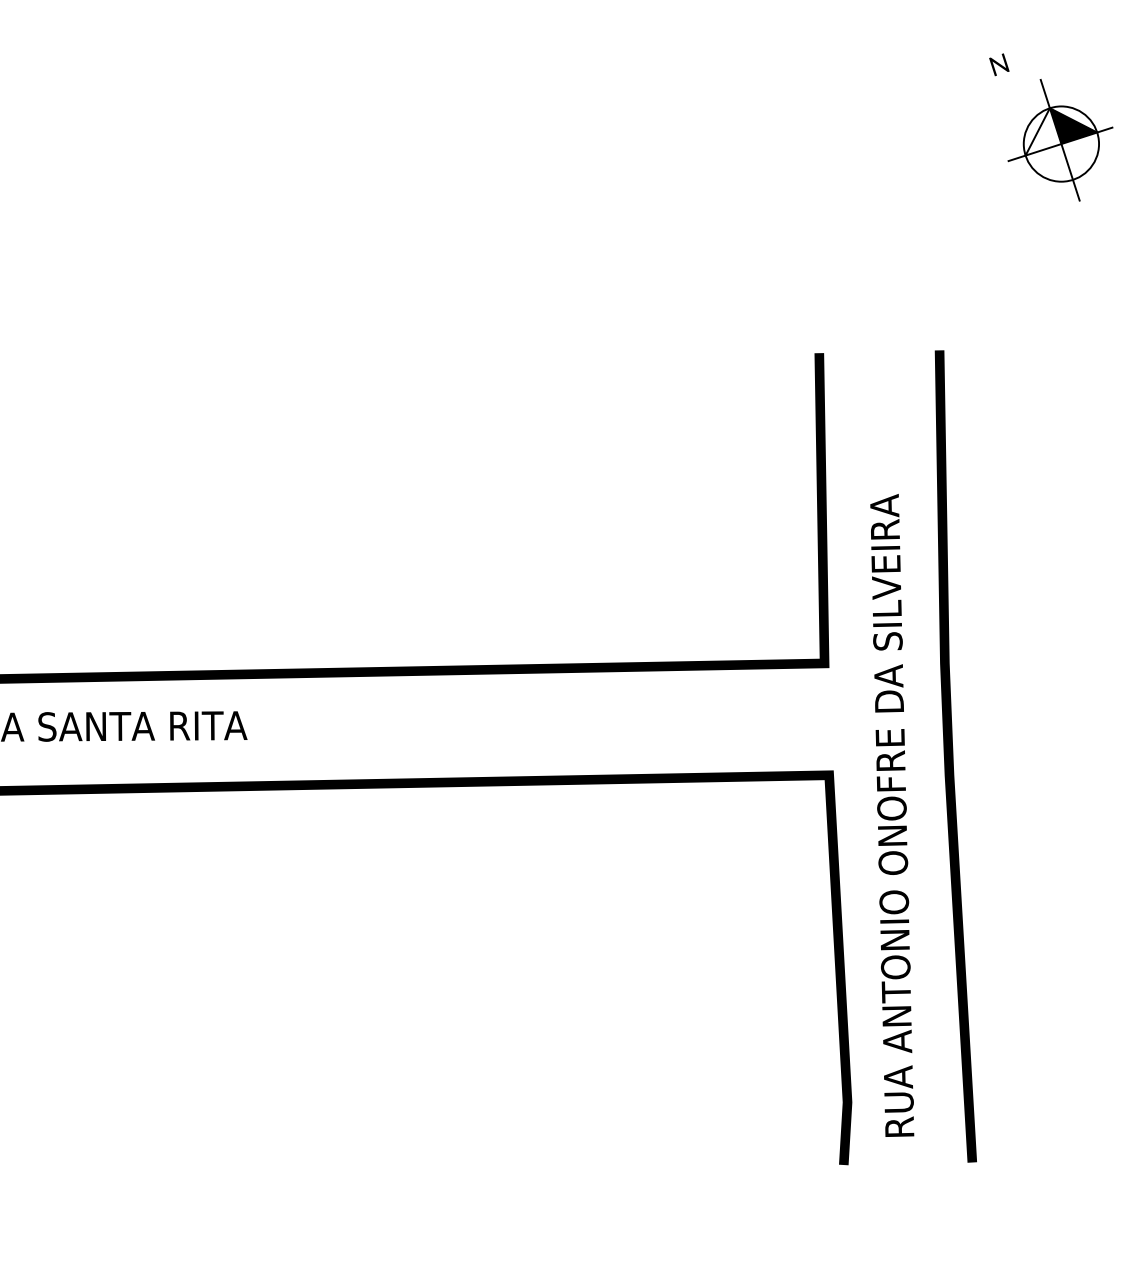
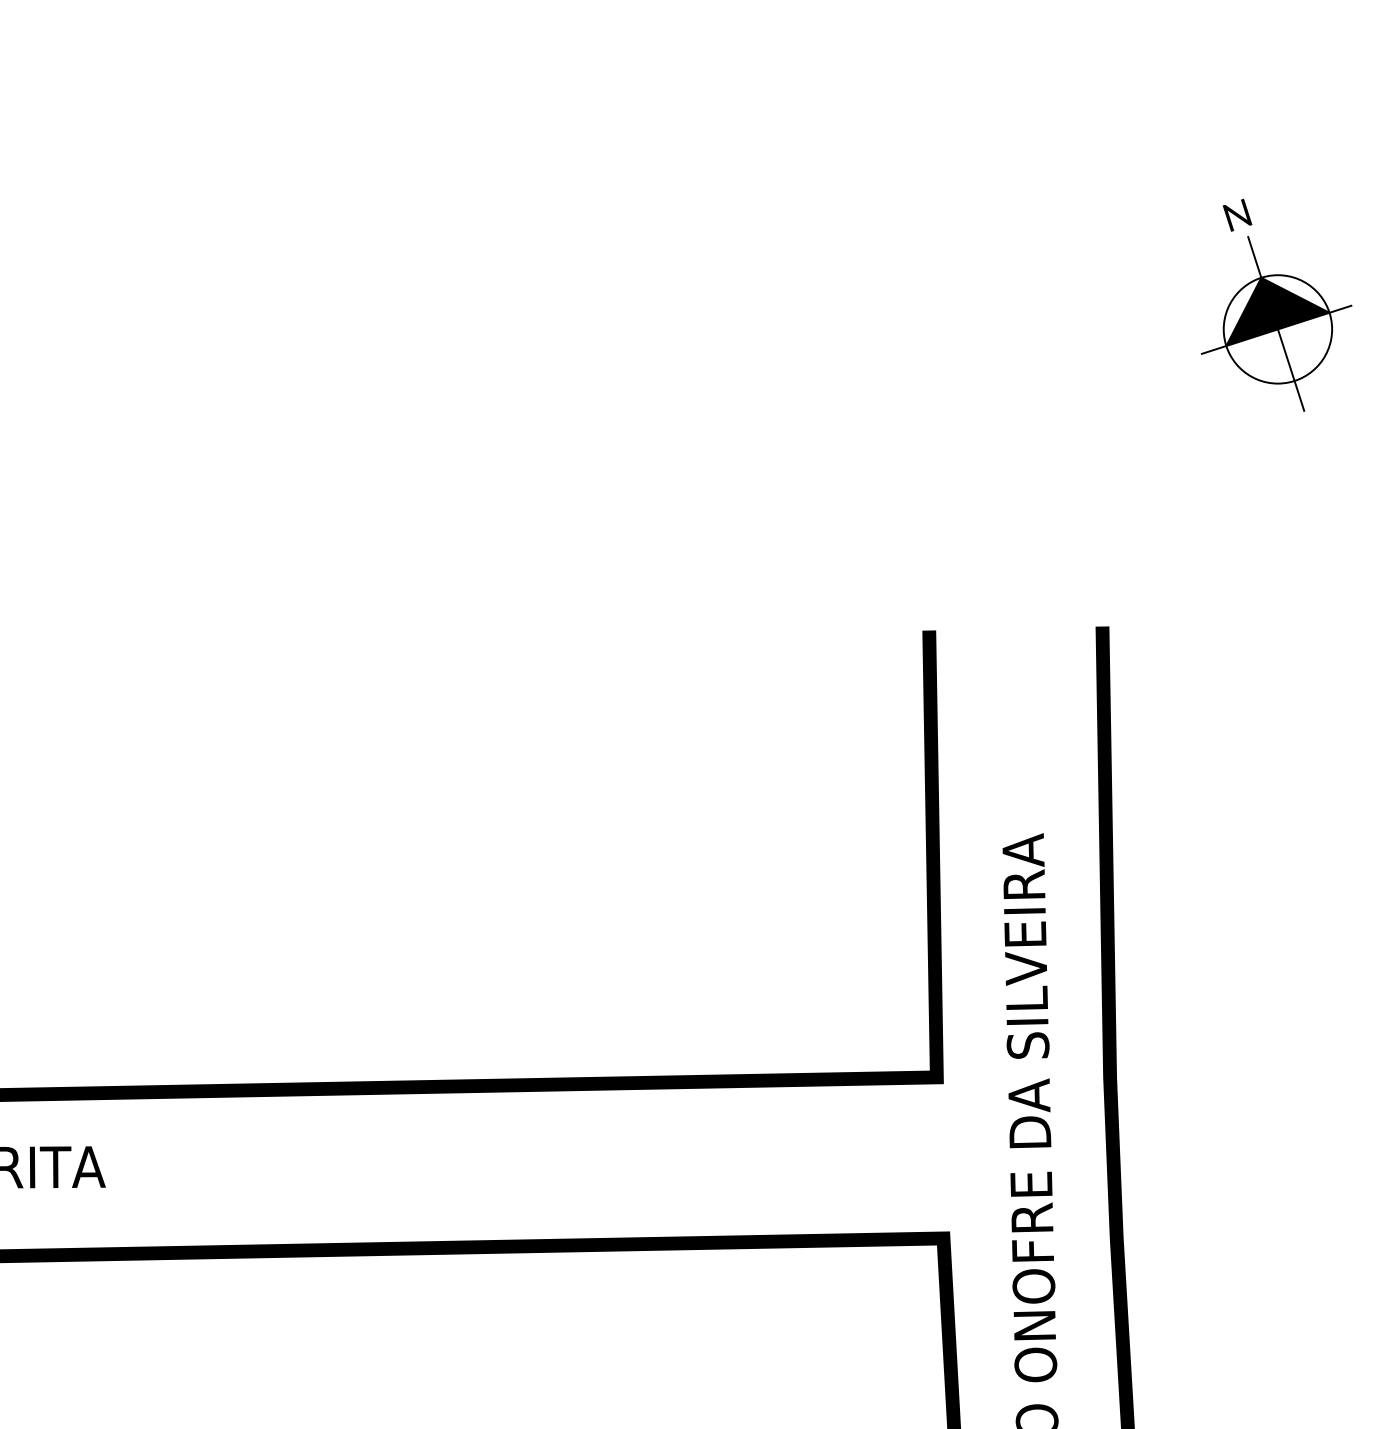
text: (999, 64) -> (1237, 214), moved
fill: (1043, 131) -> (1252, 311), added

